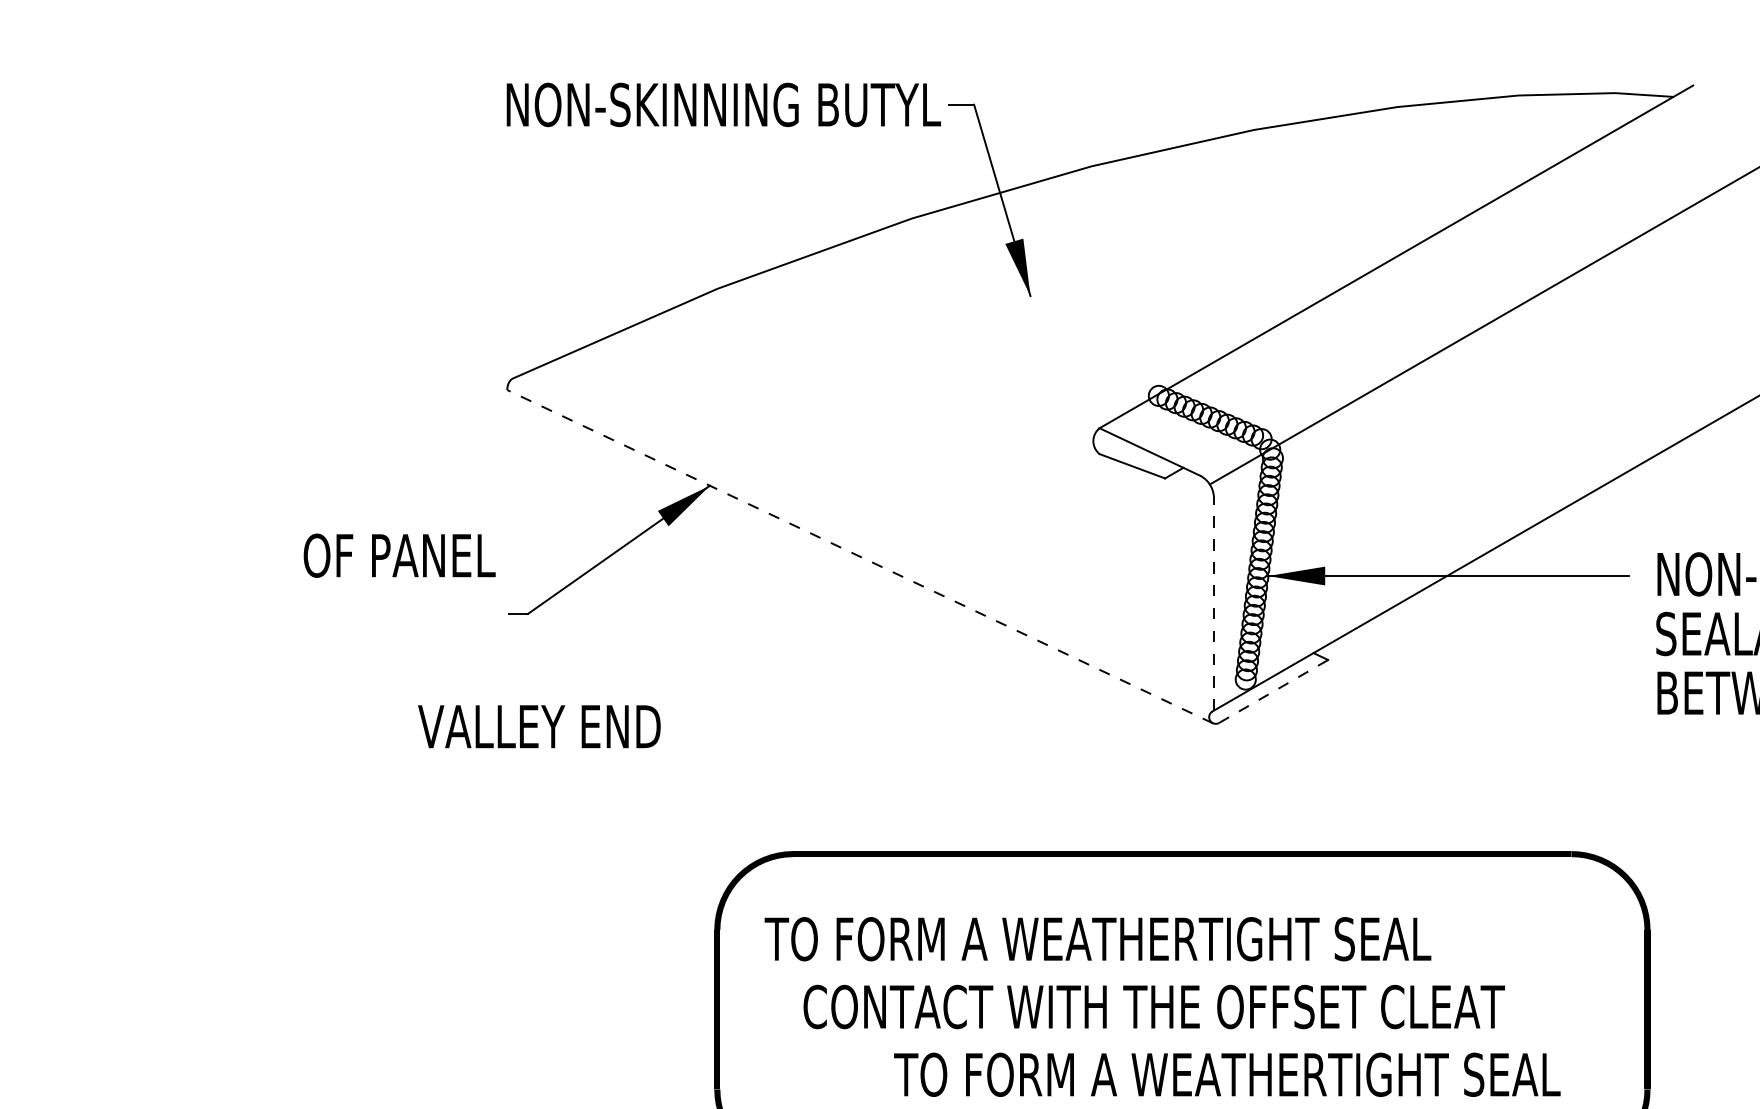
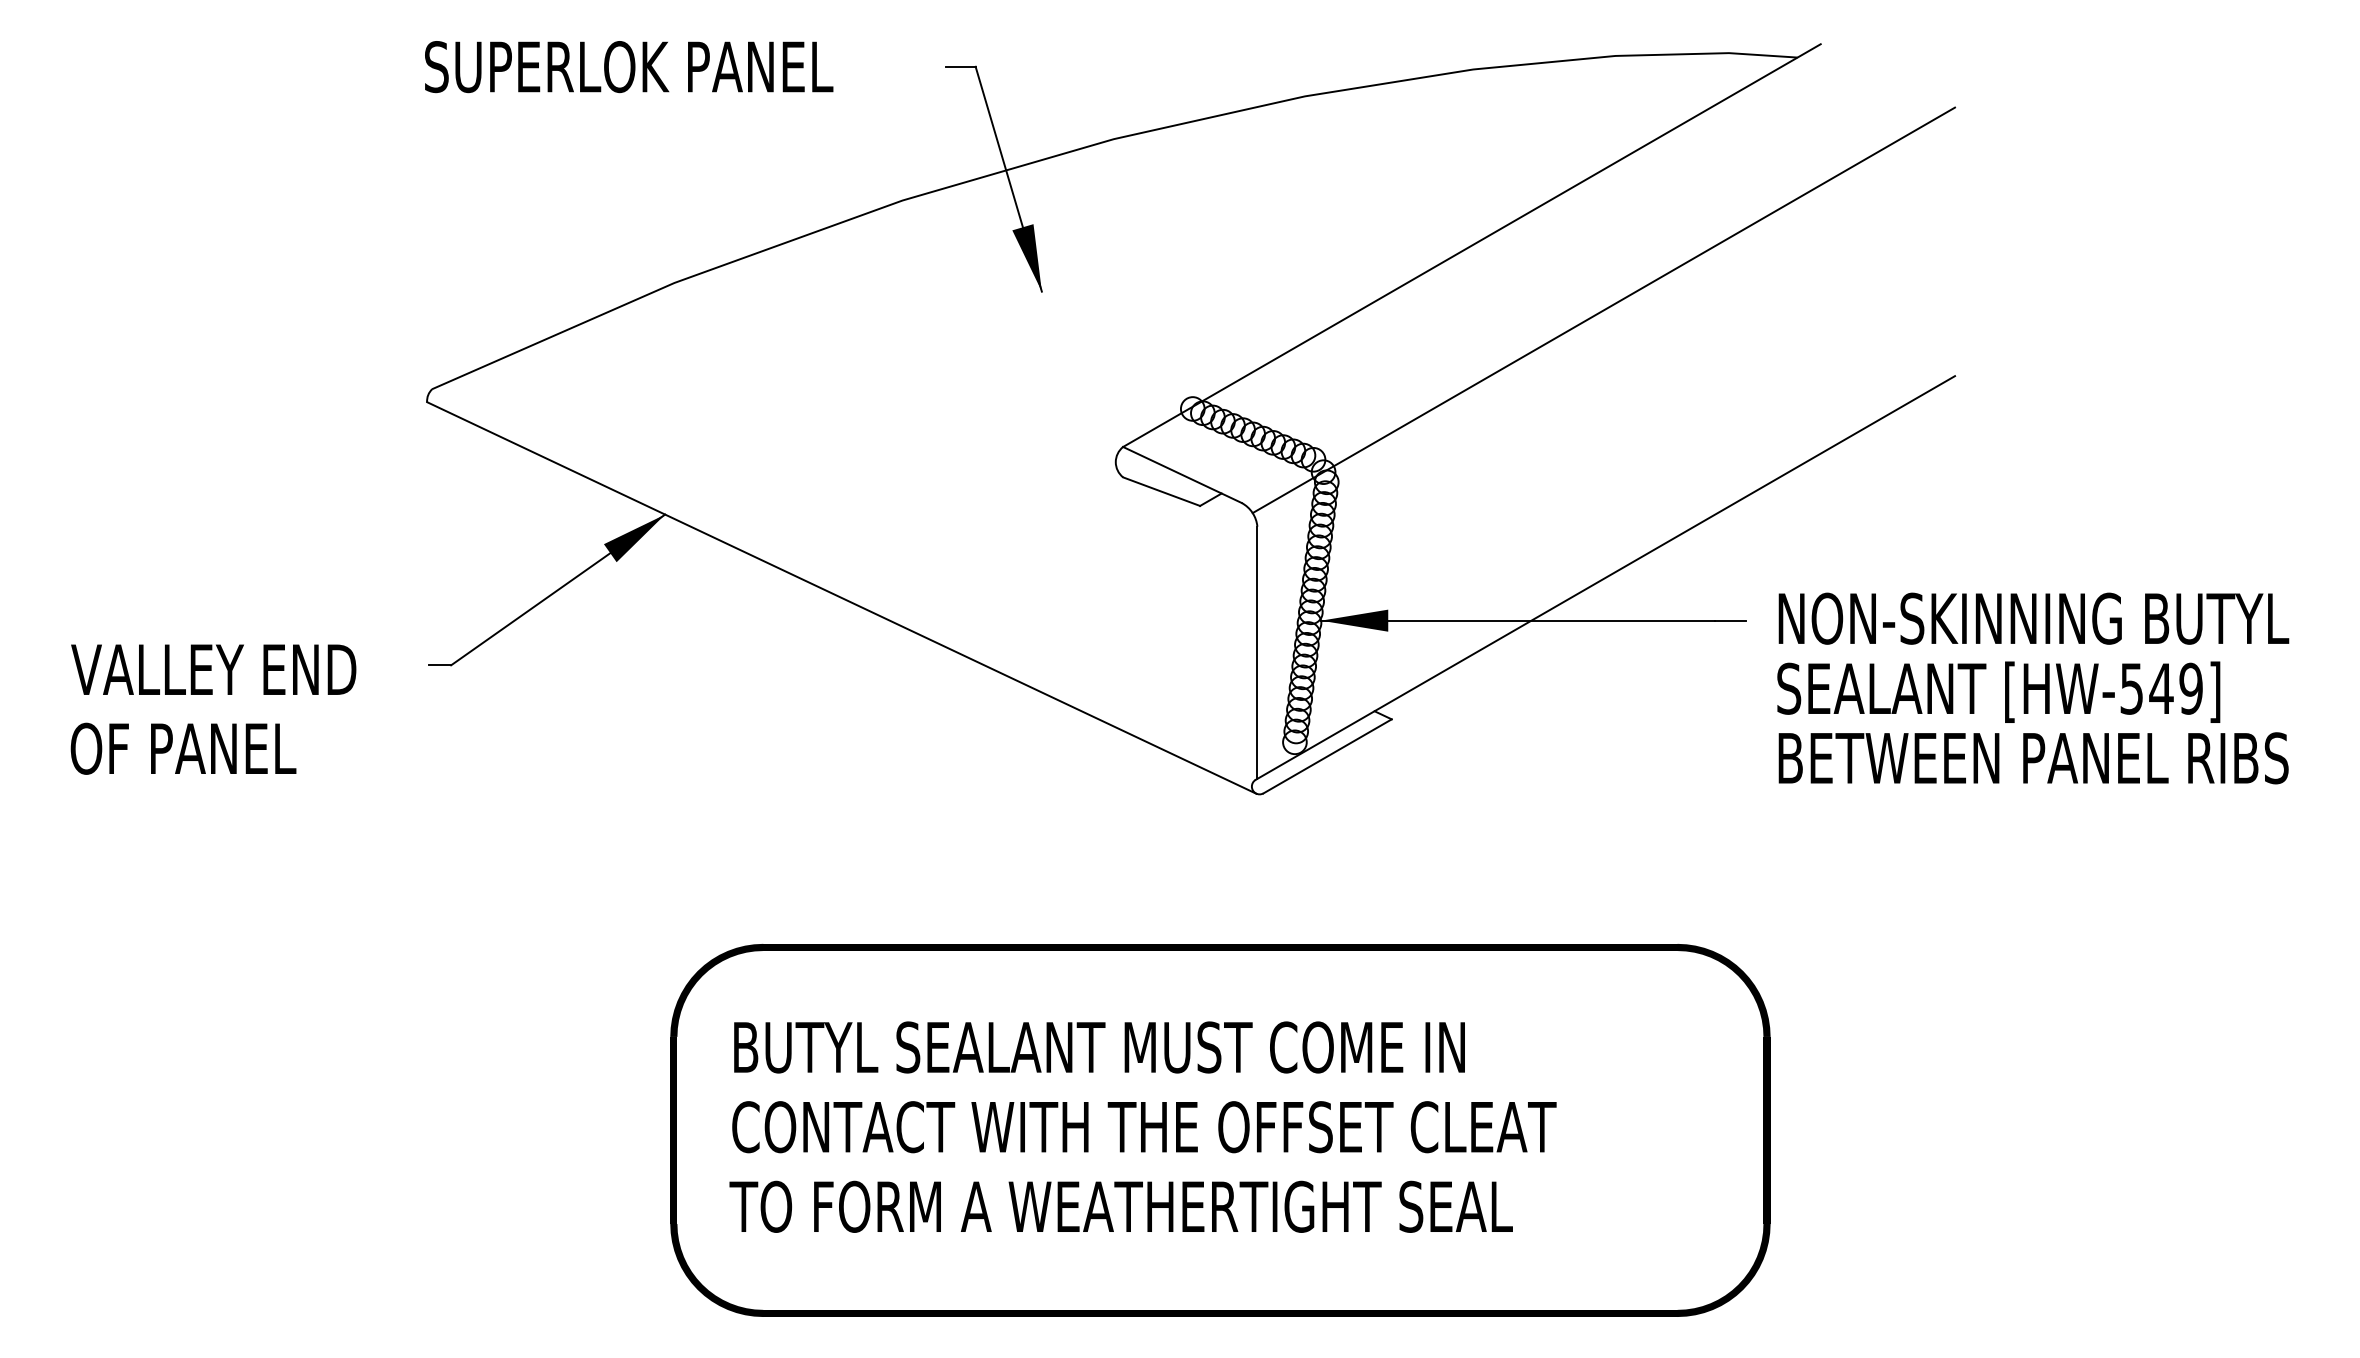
text: (722, 105) -> (680, 67), NON-SKINNING BUTYL -> SUPERLOK PANEL
text: (399, 555) -> (183, 748), moved
line: (859, 556) -> (841, 597), dashed -> solid
line: (1213, 603) -> (1257, 652), dashed -> solid
line: (1273, 691) -> (1327, 756), dashed -> solid
text: (539, 726) -> (213, 669), moved
text: (1097, 939) -> (1120, 1047), TO FORM A WEATHERTIGHT SEAL -> BUTYL SEALANT MUST COME IN
text: (1154, 1007) -> (1144, 1127), moved
text: (1226, 1074) -> (1120, 1206), moved

